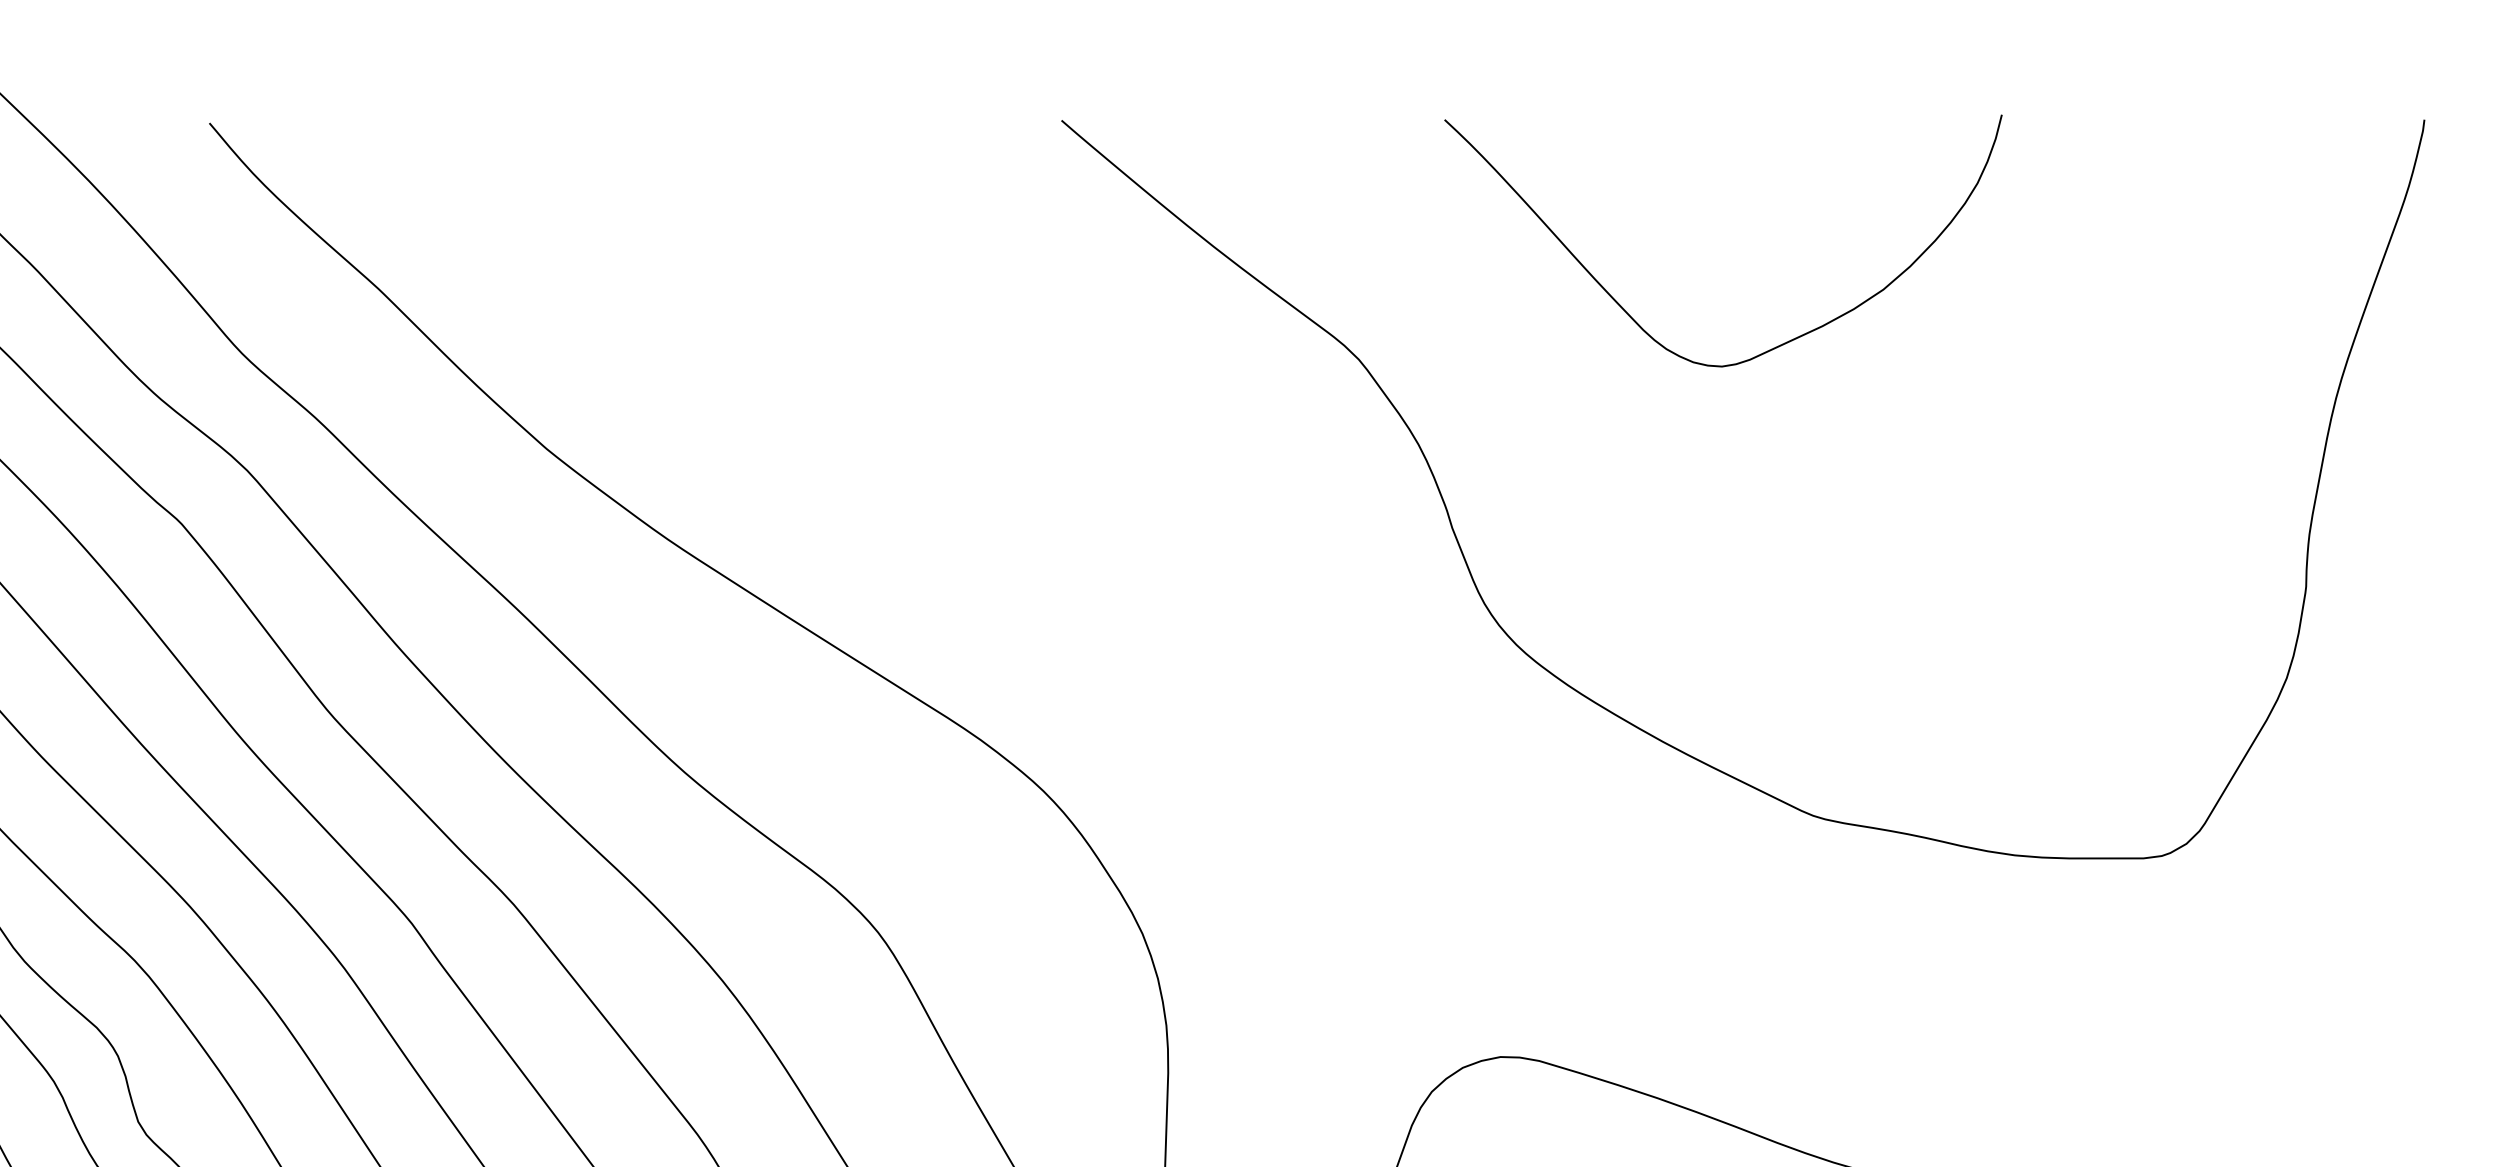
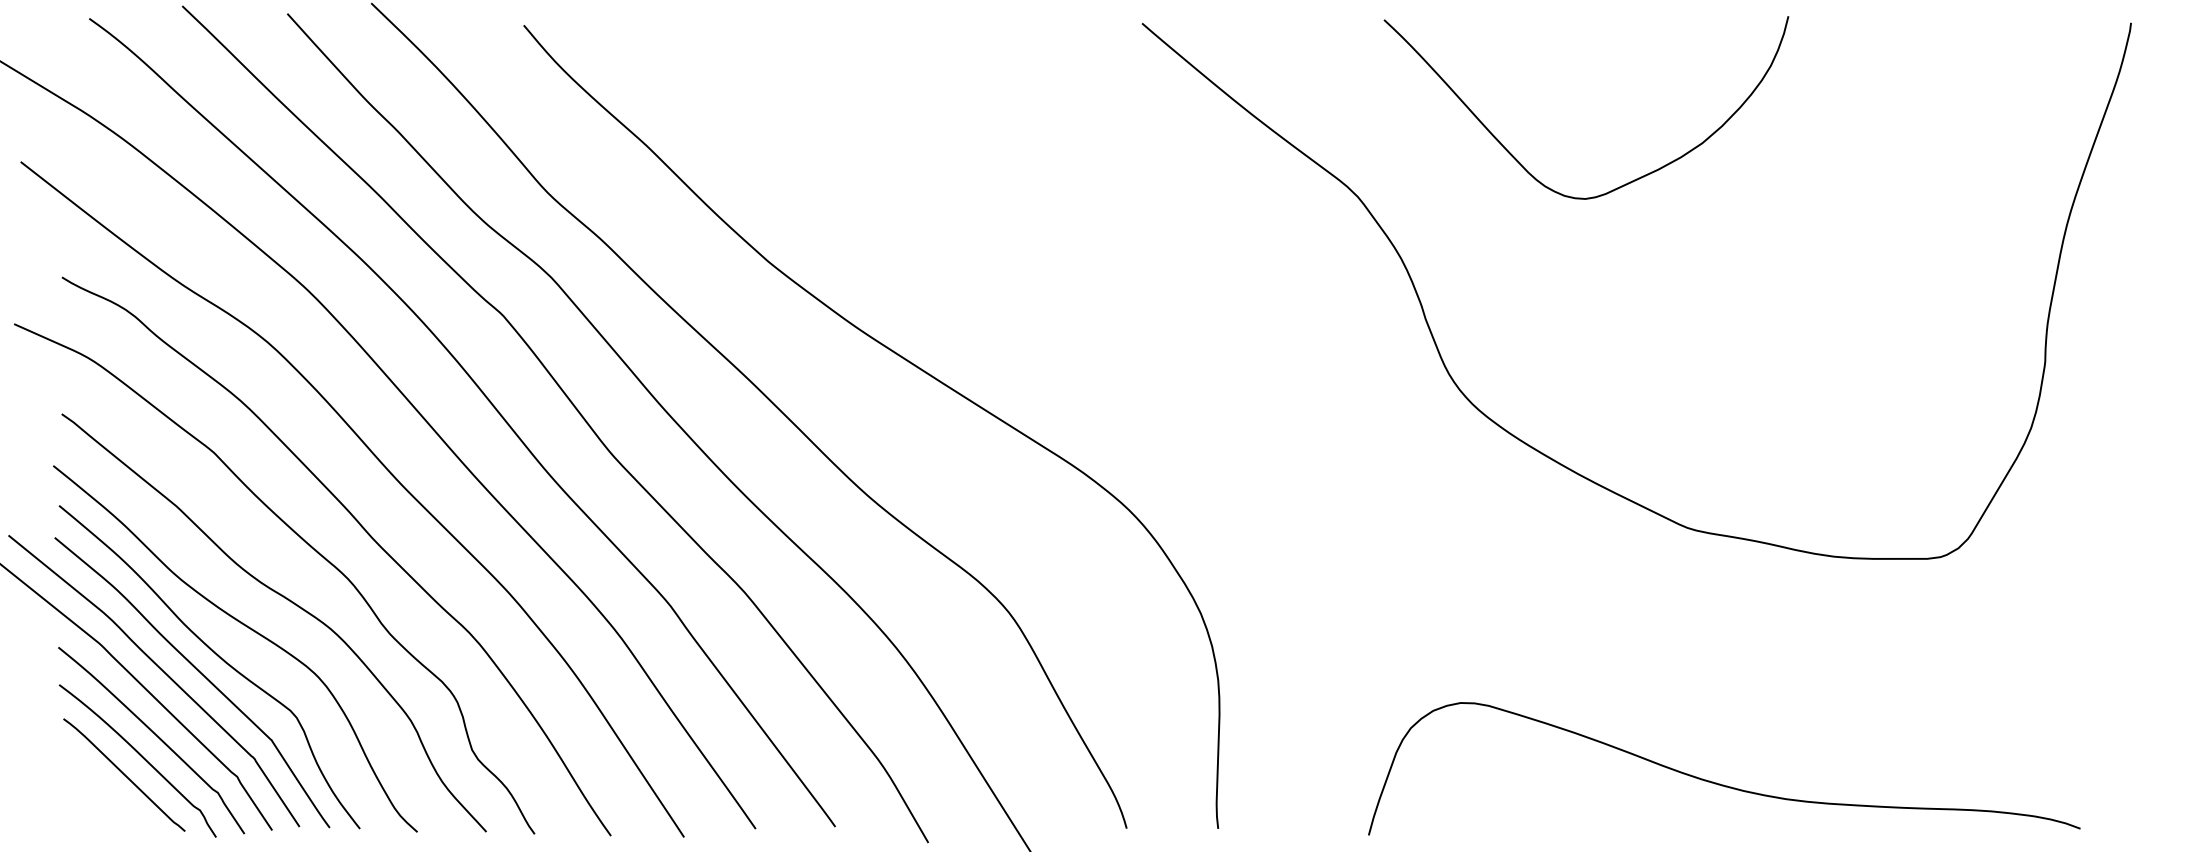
curve: (1777, 345) -> (1625, 183), moved

